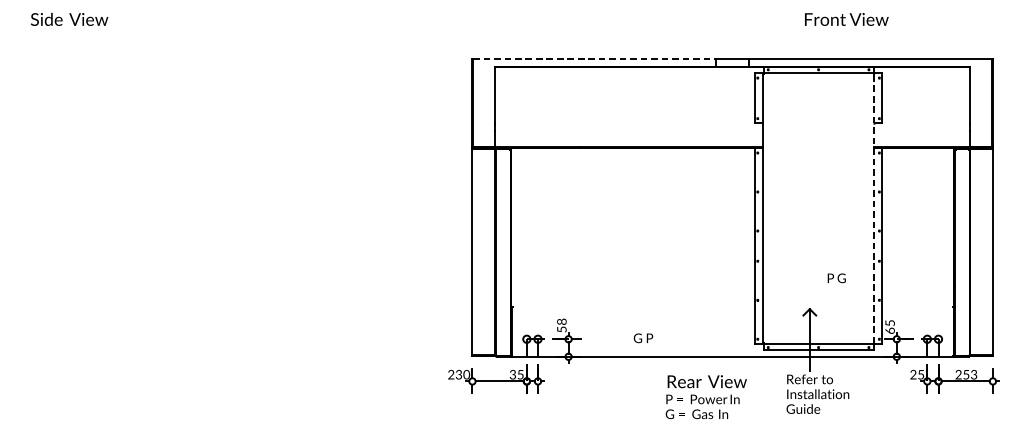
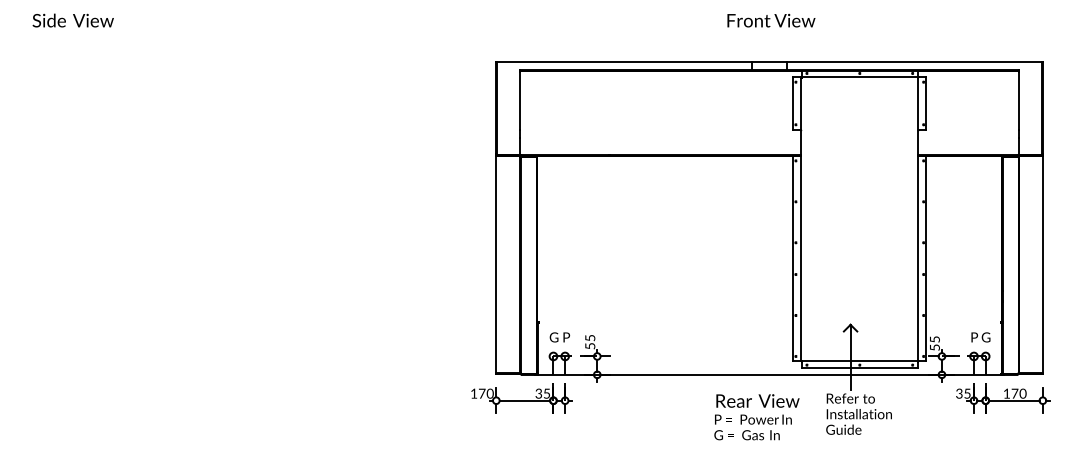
text: (846, 19) -> (771, 20), moved
line: (594, 59) -> (624, 62), dashed -> solid
line: (874, 208) -> (918, 219), dashed -> solid
text: (836, 278) -> (980, 337), moved
text: (562, 321) -> (590, 337), 58 -> 55
text: (889, 330) -> (934, 347), 65 -> 55
text: (643, 338) -> (559, 337), moved
text: (454, 374) -> (477, 393), 230 -> 170
text: (965, 374) -> (1014, 393), 253 -> 170
text: (913, 376) -> (959, 395), 25 -> 35
text: (705, 397) -> (756, 417), moved

